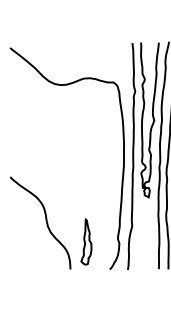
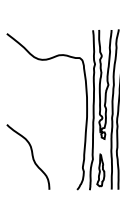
part: (86, 241) -> (100, 170), moved

